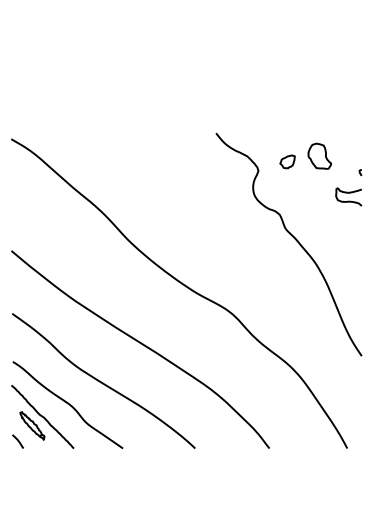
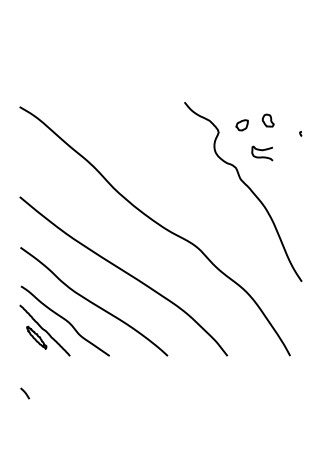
part: (320, 155) -> (268, 120), size x0.6
curve: (348, 194) -> (262, 151), moved
curve: (18, 441) -> (25, 393), moved

